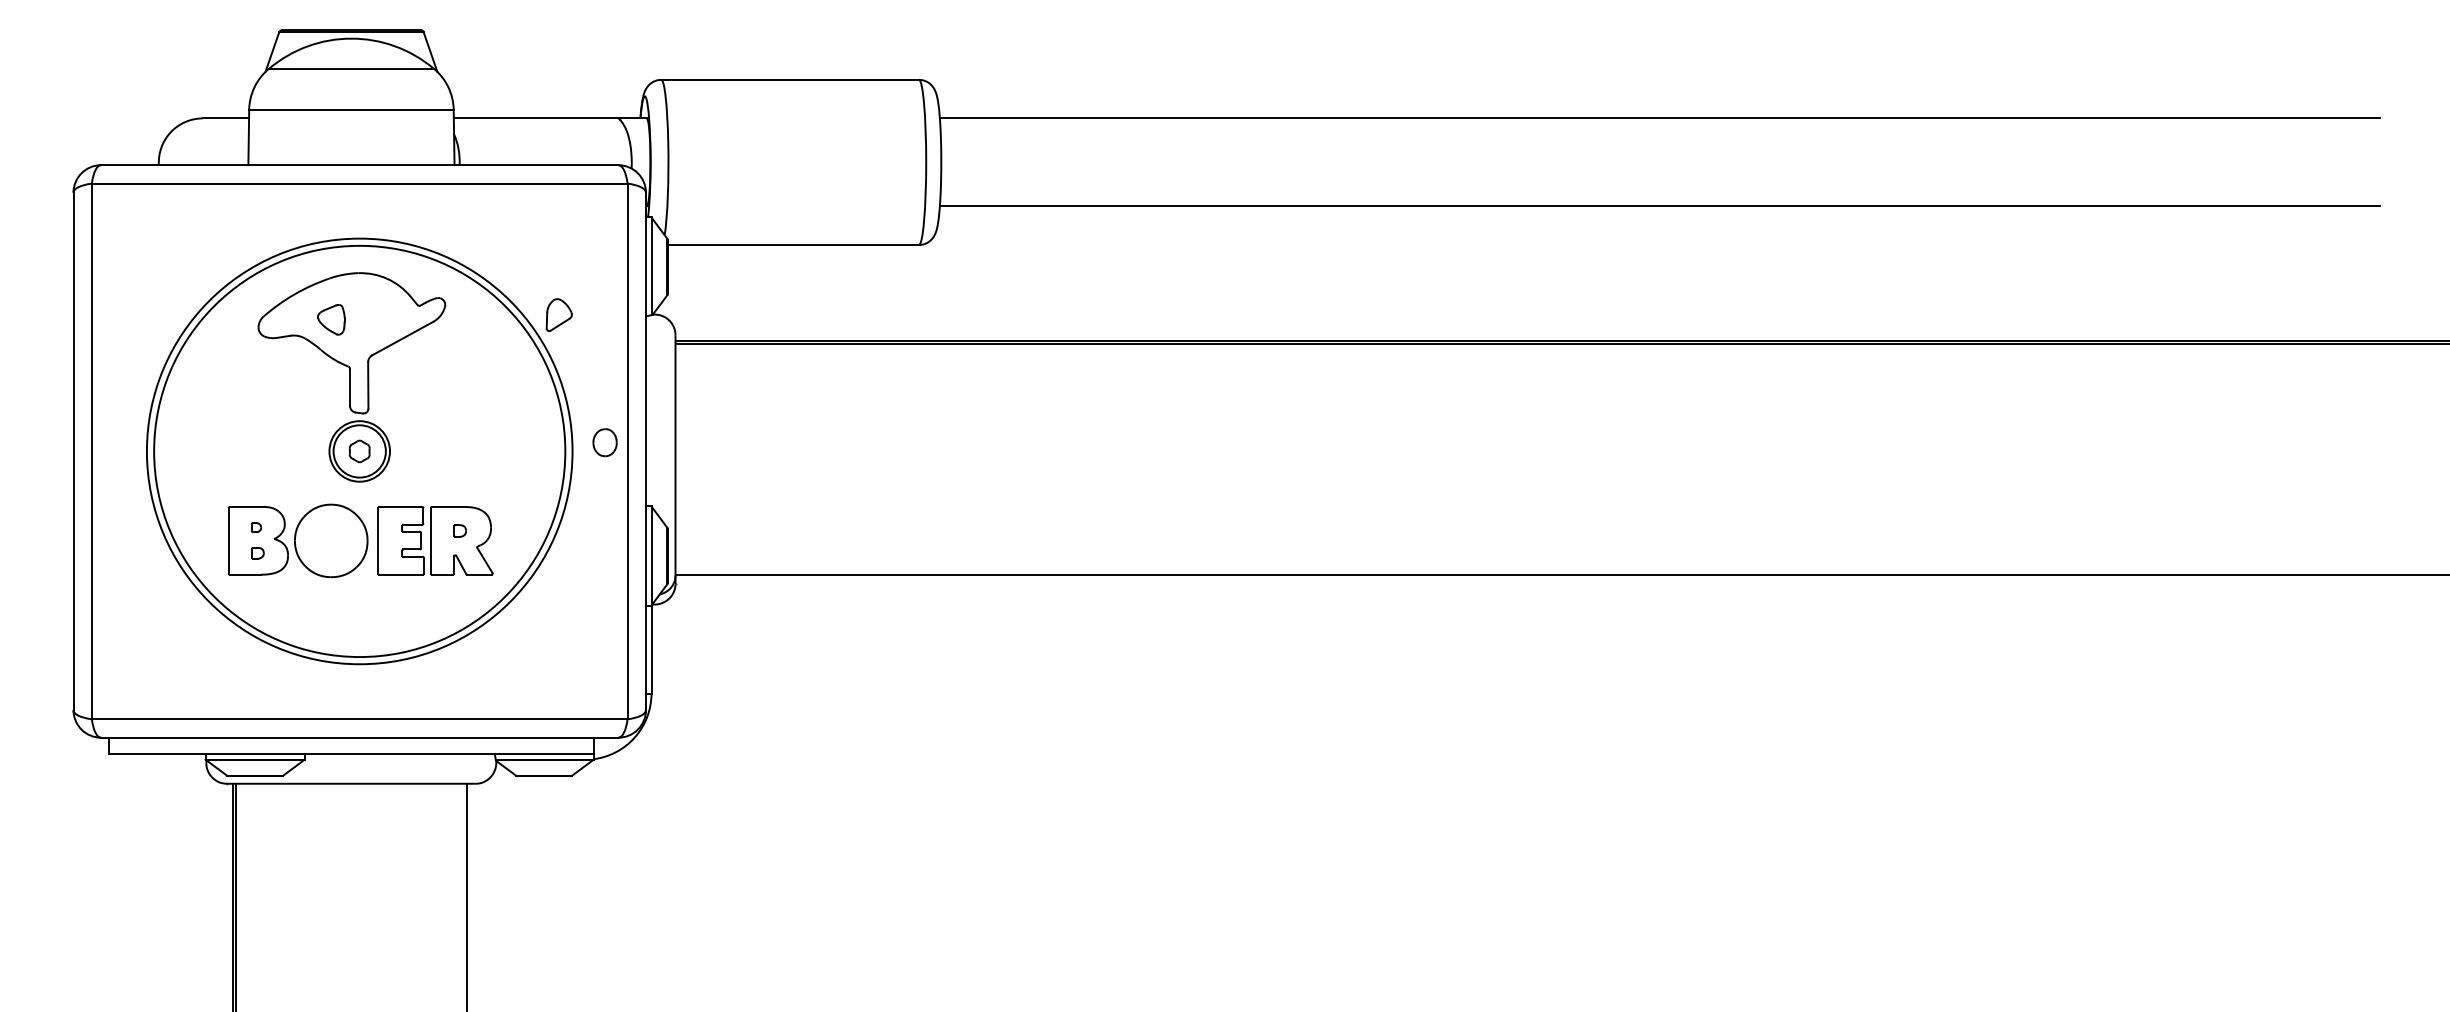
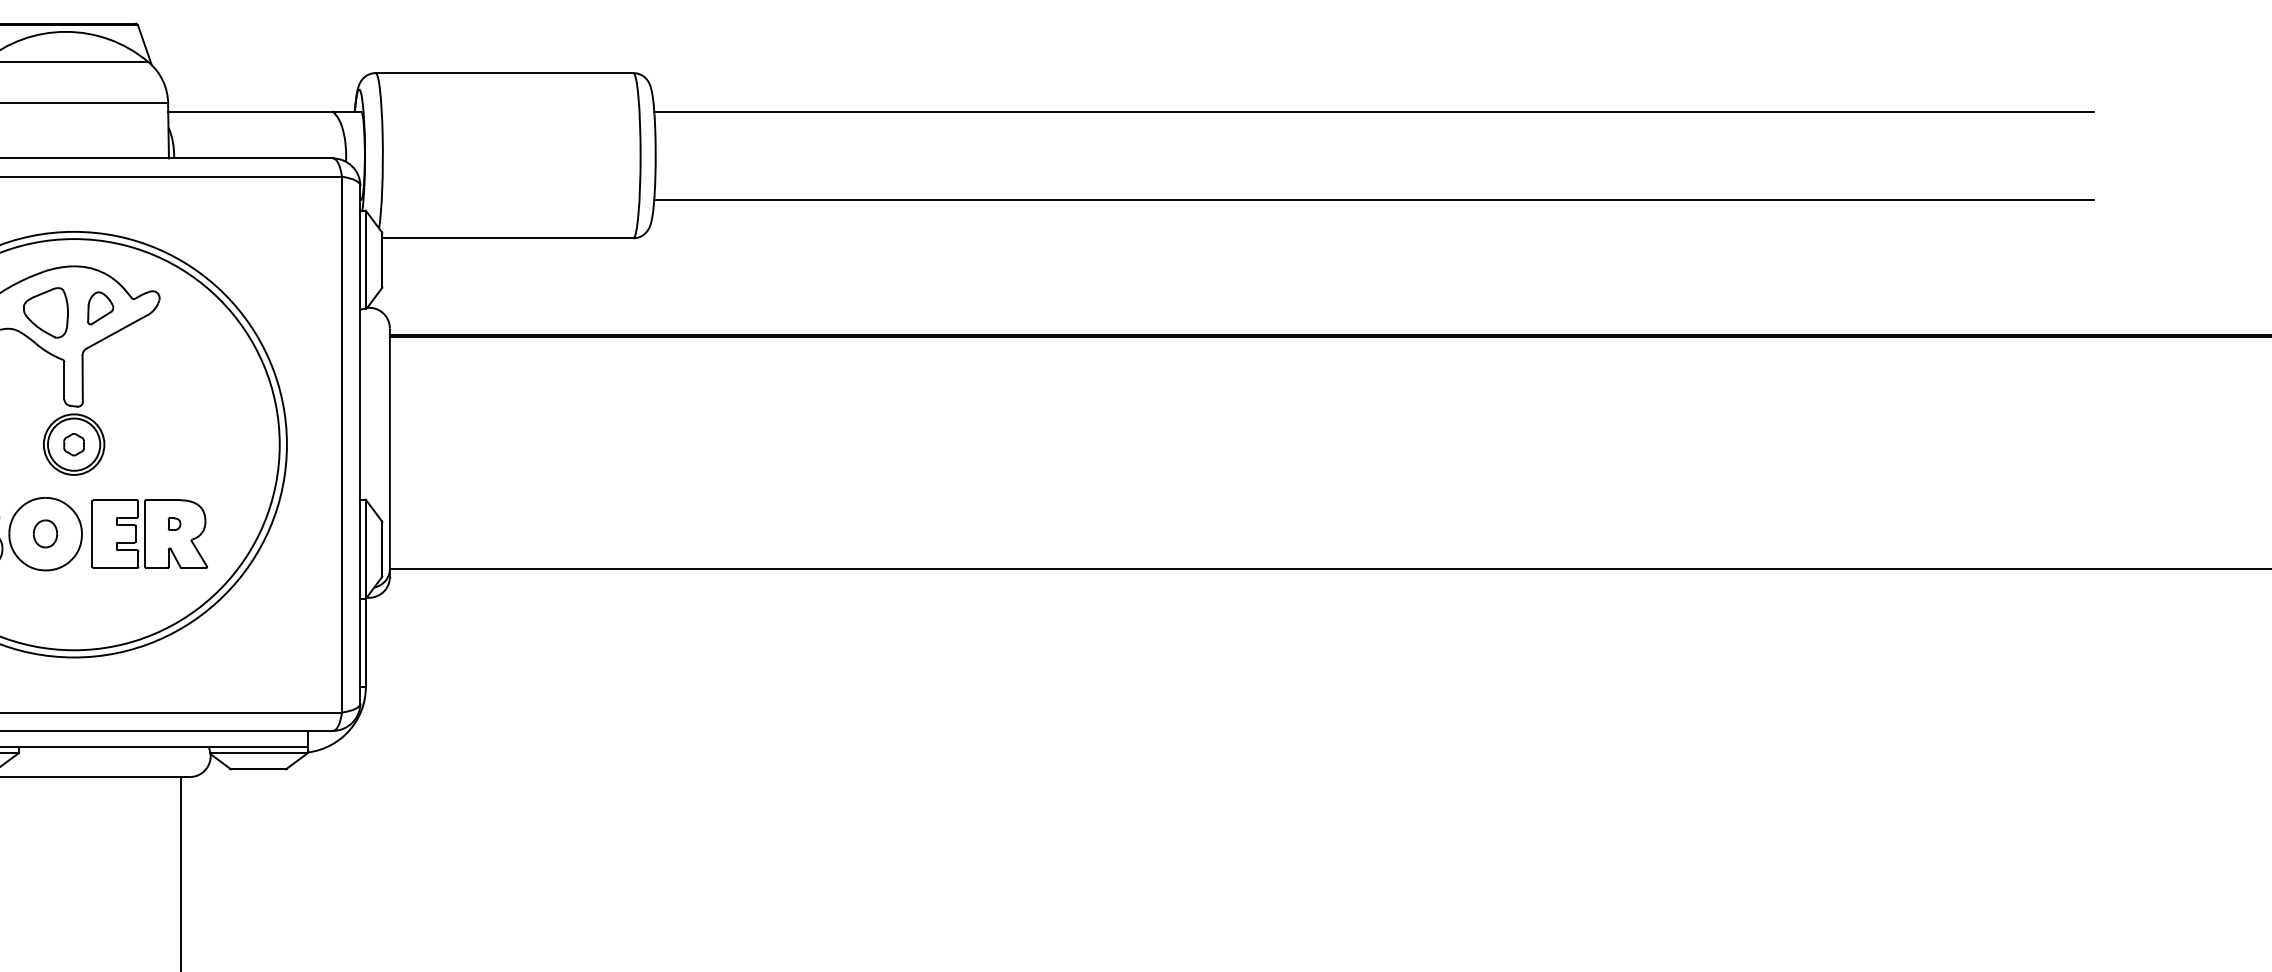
part: (558, 314) -> (99, 307), moved
part: (331, 319) -> (45, 312), size x1.67
part: (604, 442) -> (44, 533), moved

